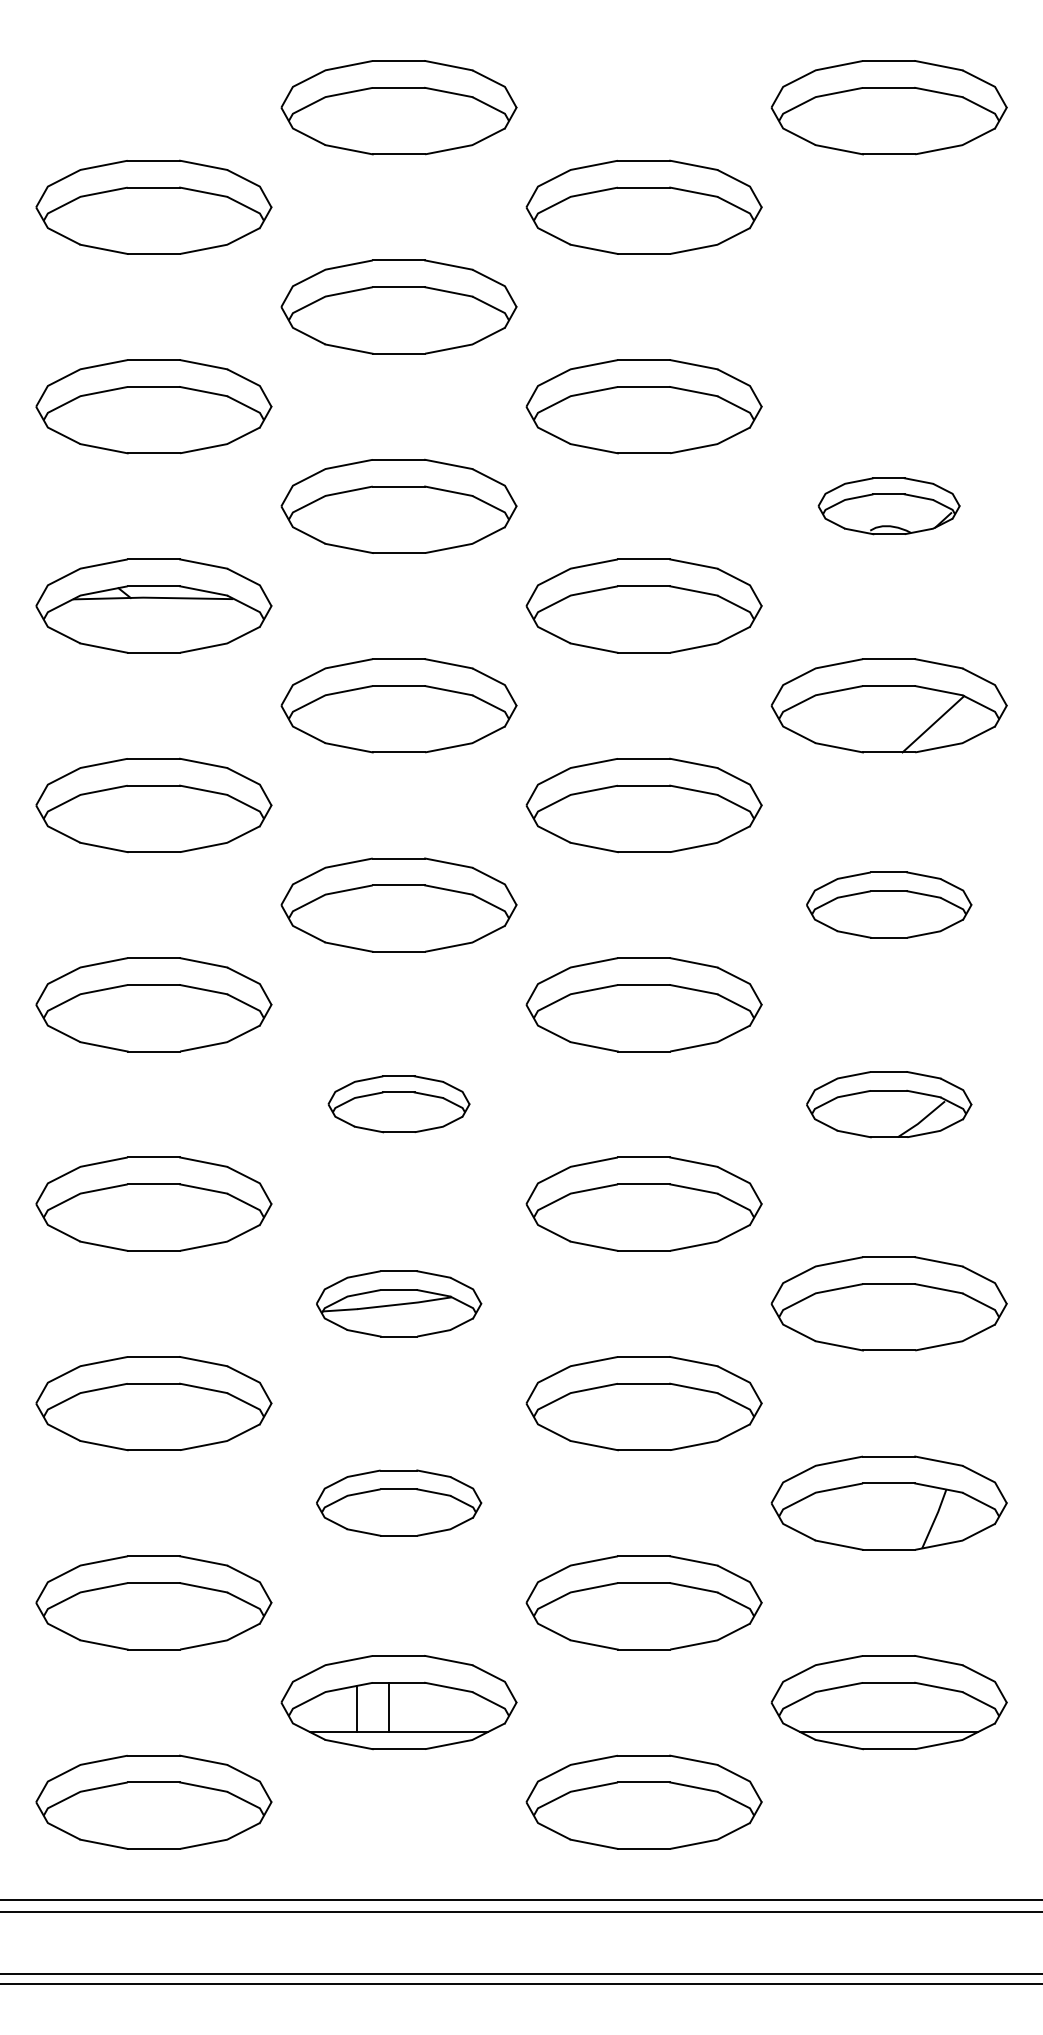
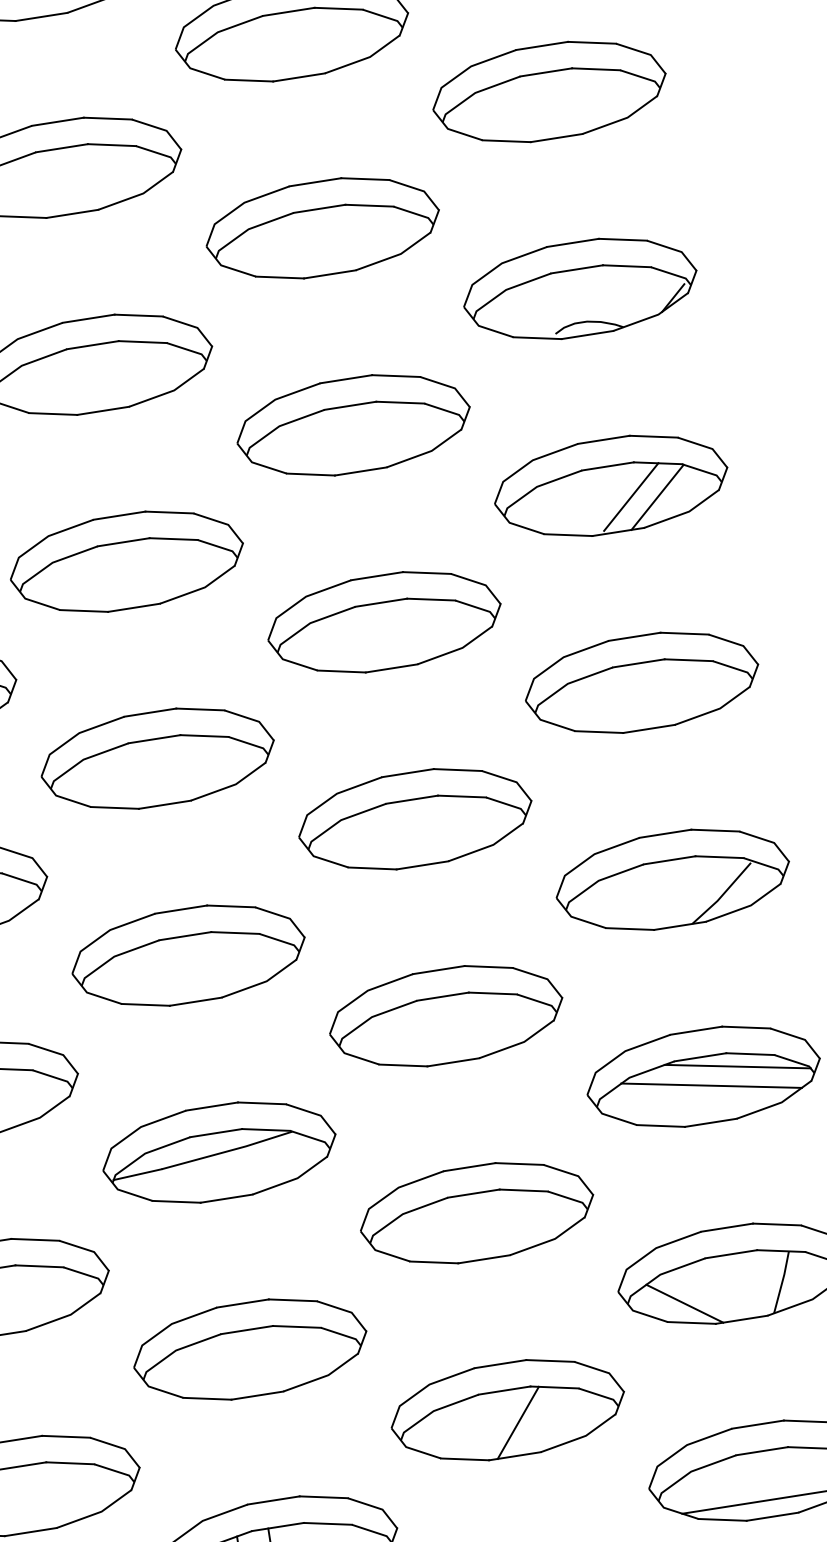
part: (888, 306) -> (548, 91), added
part: (888, 505) -> (579, 288), size x1.67
line: (907, 719) -> (631, 496), added
part: (888, 904) -> (641, 682), size x1.43
part: (398, 1103) -> (187, 954), size x1.67
part: (888, 1104) -> (672, 879), size x1.43
line: (924, 1299) -> (737, 1066), added
part: (398, 1303) -> (218, 1152), size x1.43
line: (895, 1313) -> (711, 1085), added
part: (398, 1502) -> (249, 1348), size x1.43
line: (835, 1524) -> (684, 1303), added
line: (652, 1616) -> (518, 1422), added

